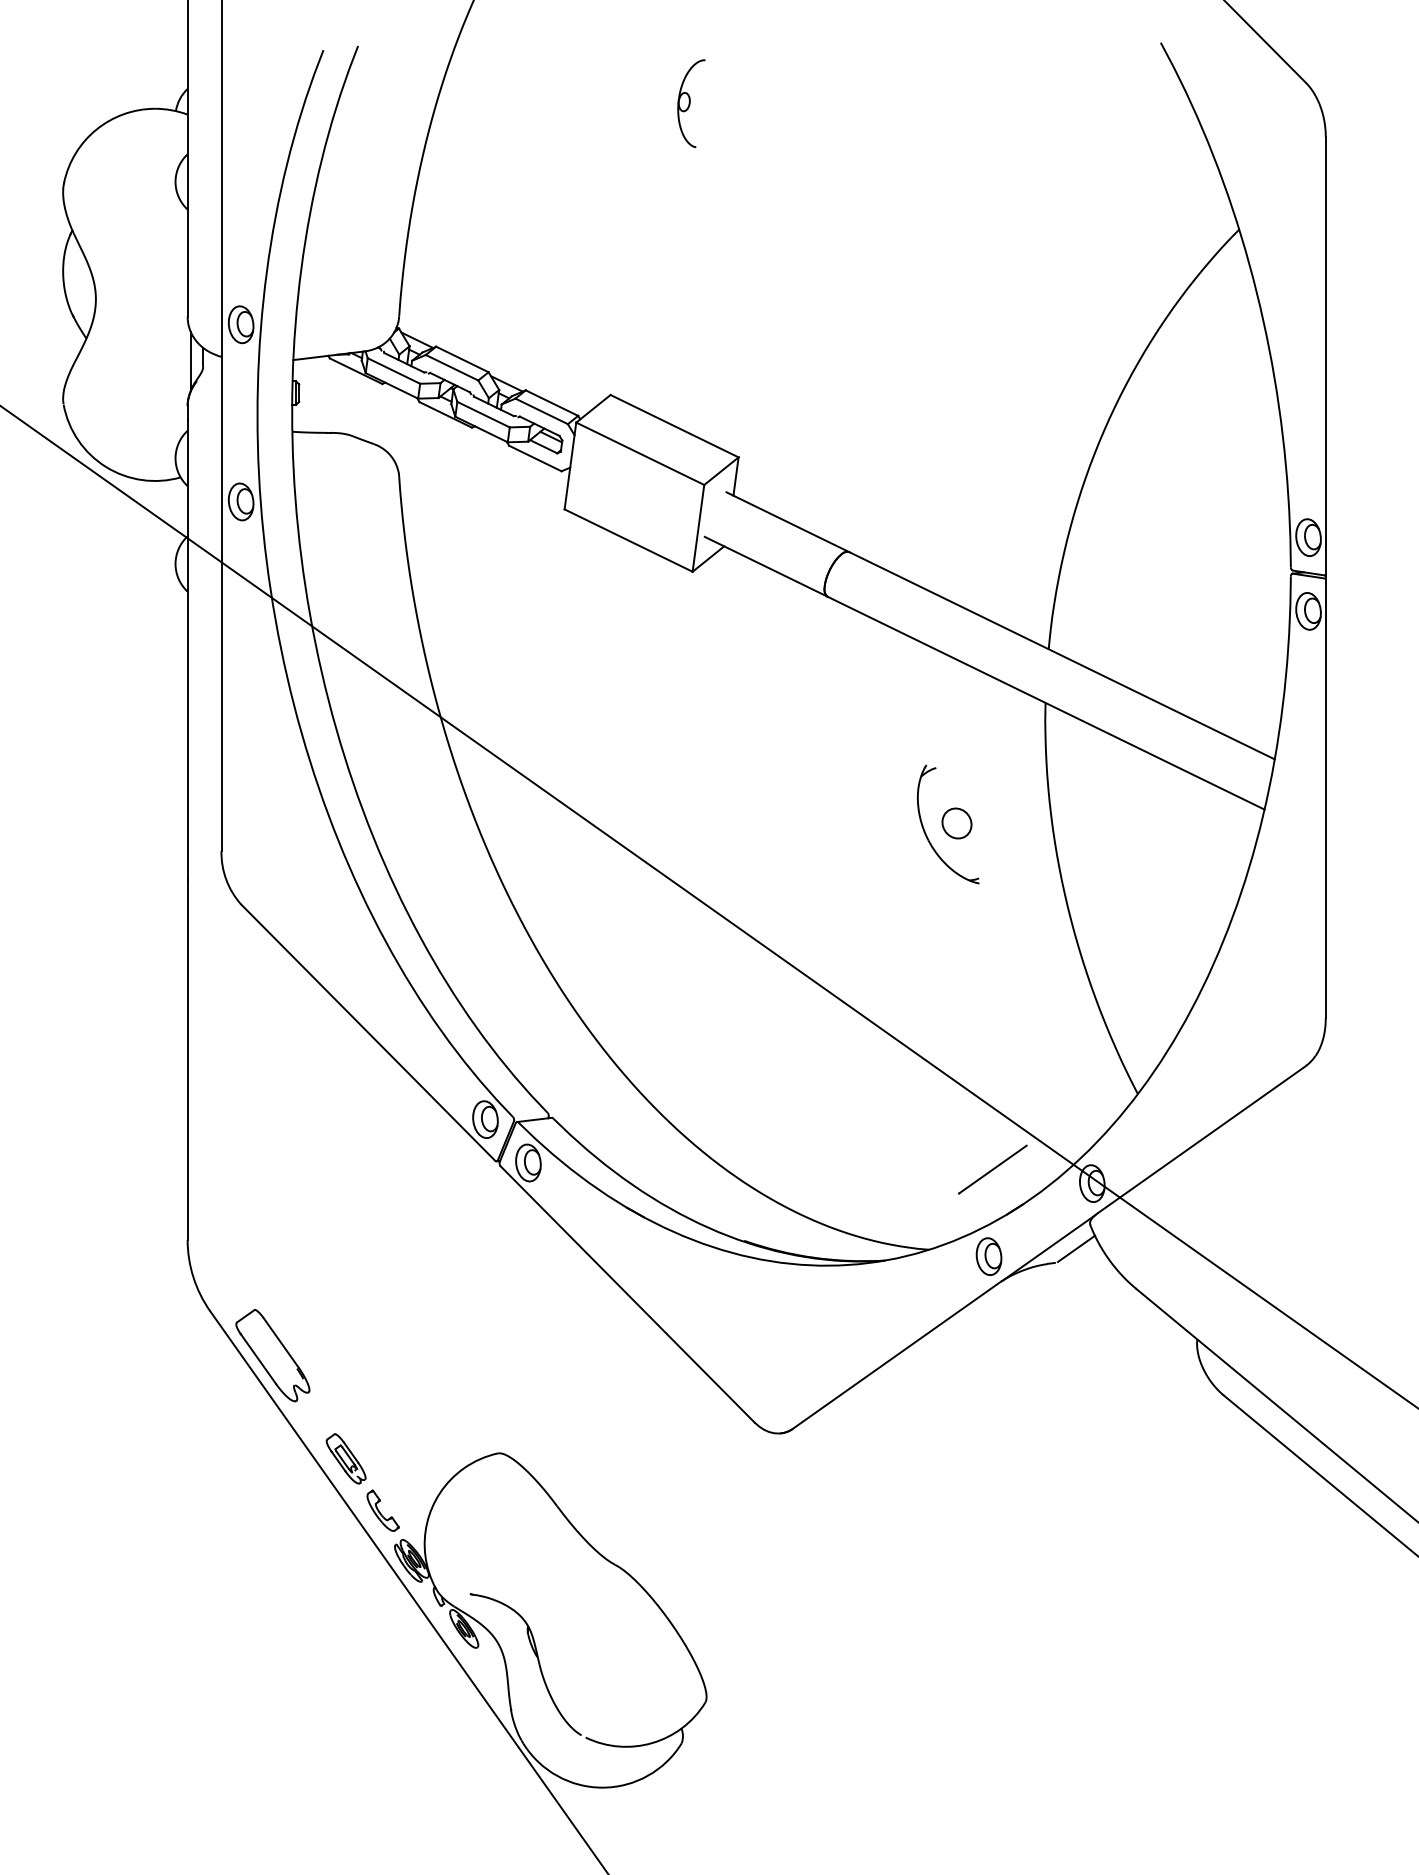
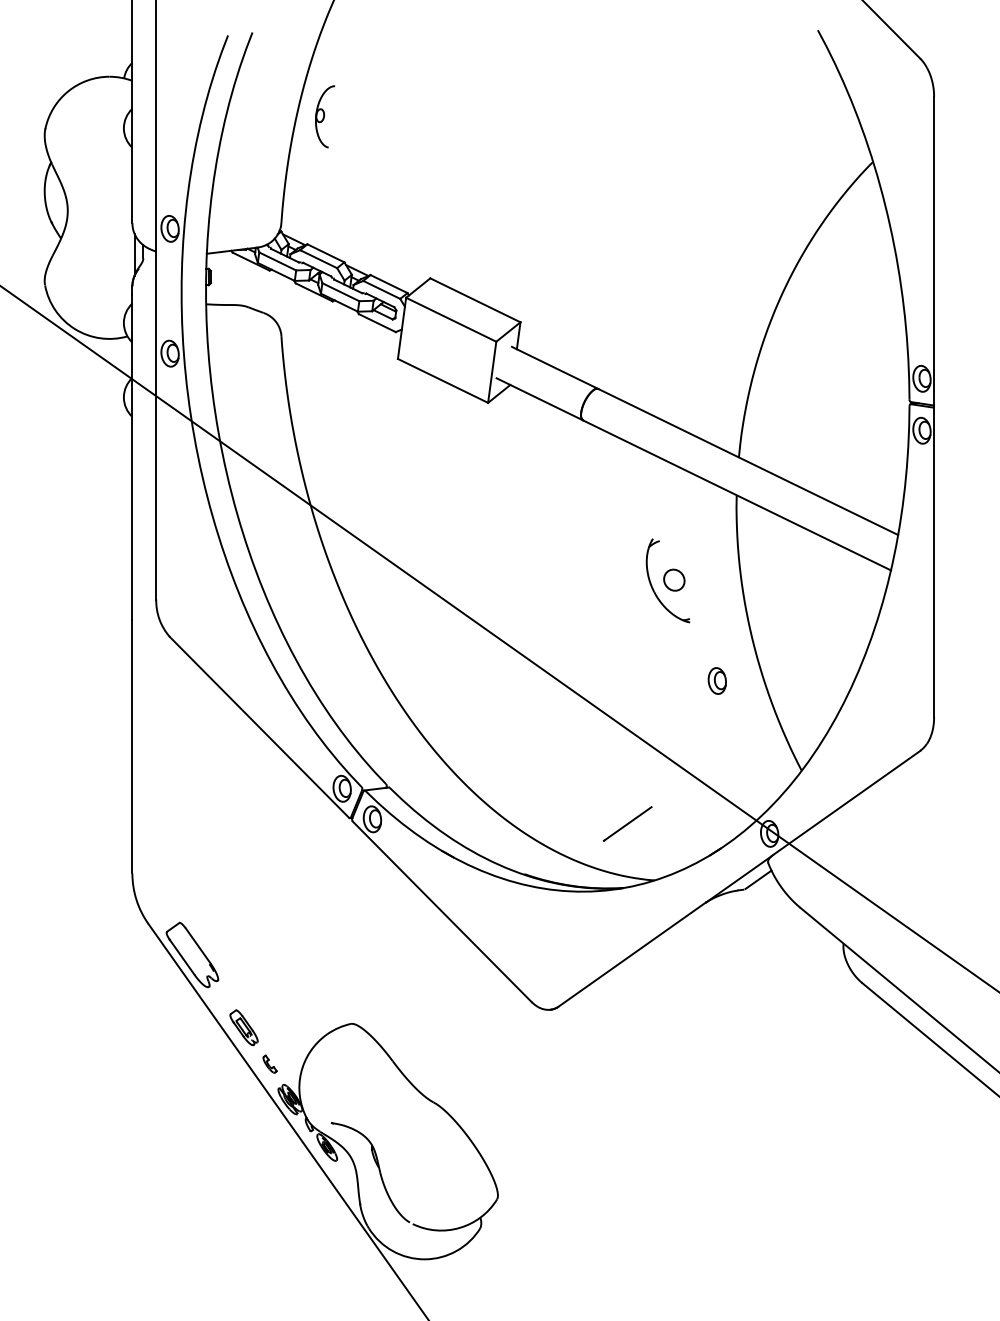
part: (691, 103) -> (325, 116), moved
line: (992, 1169) -> (627, 823), moved
part: (988, 1256) -> (716, 680), moved
part: (382, 1510) -> (269, 1064), size x0.6

